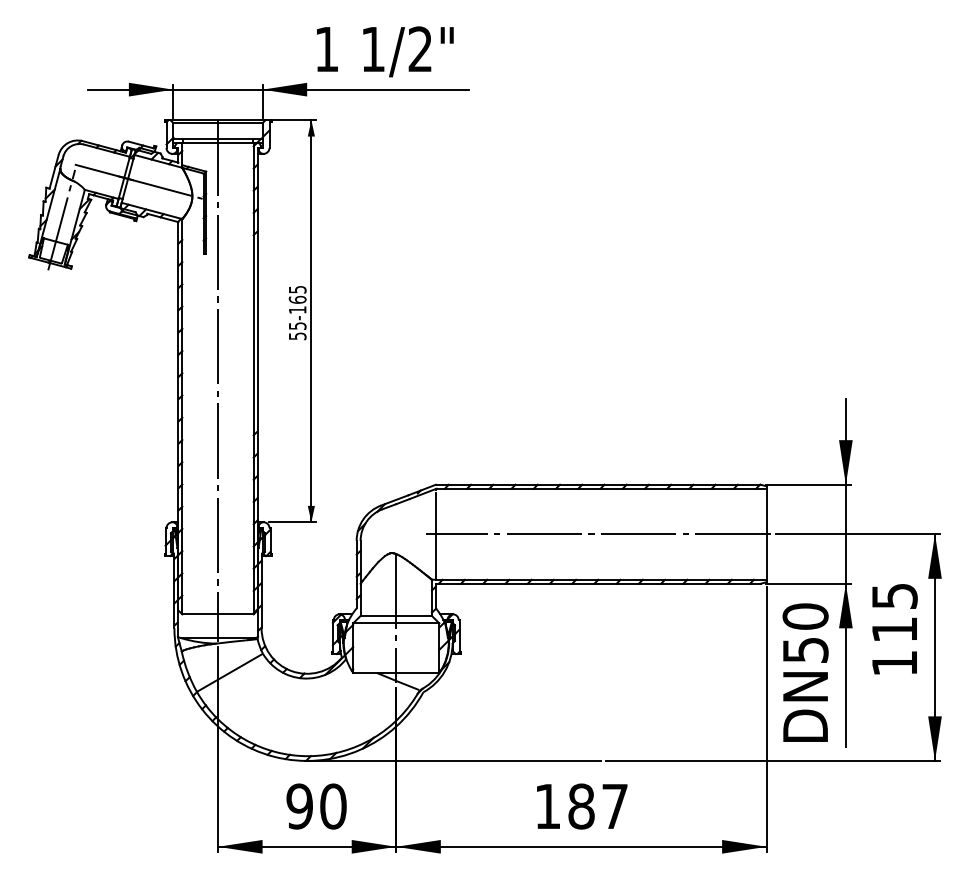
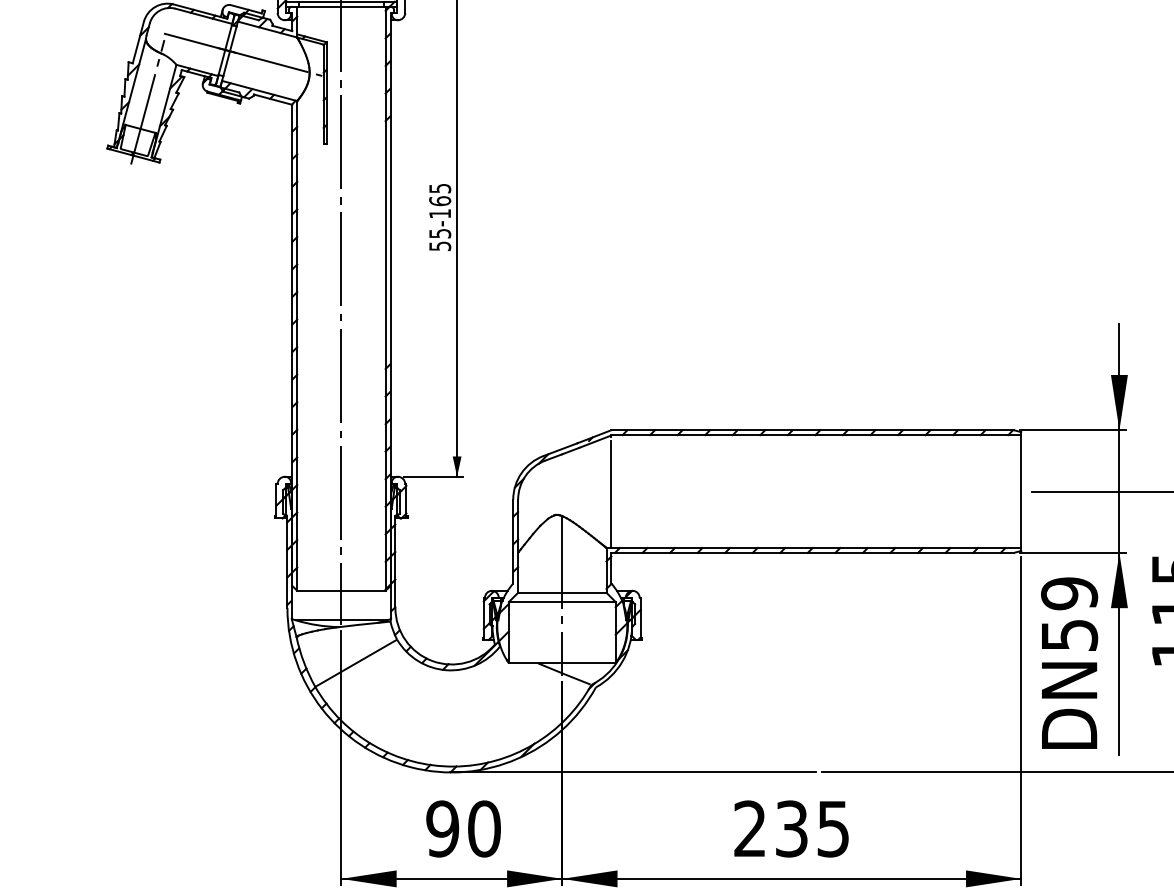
line: (597, 534) -> (811, 491), removed
text: (805, 616) -> (1069, 593), DN50 -> DN59
text: (581, 806) -> (791, 828), 187 -> 235

